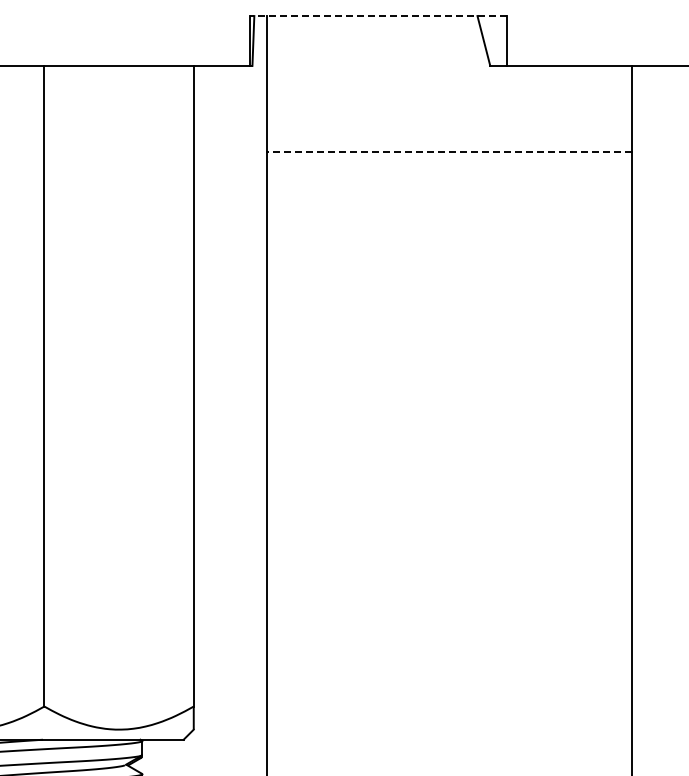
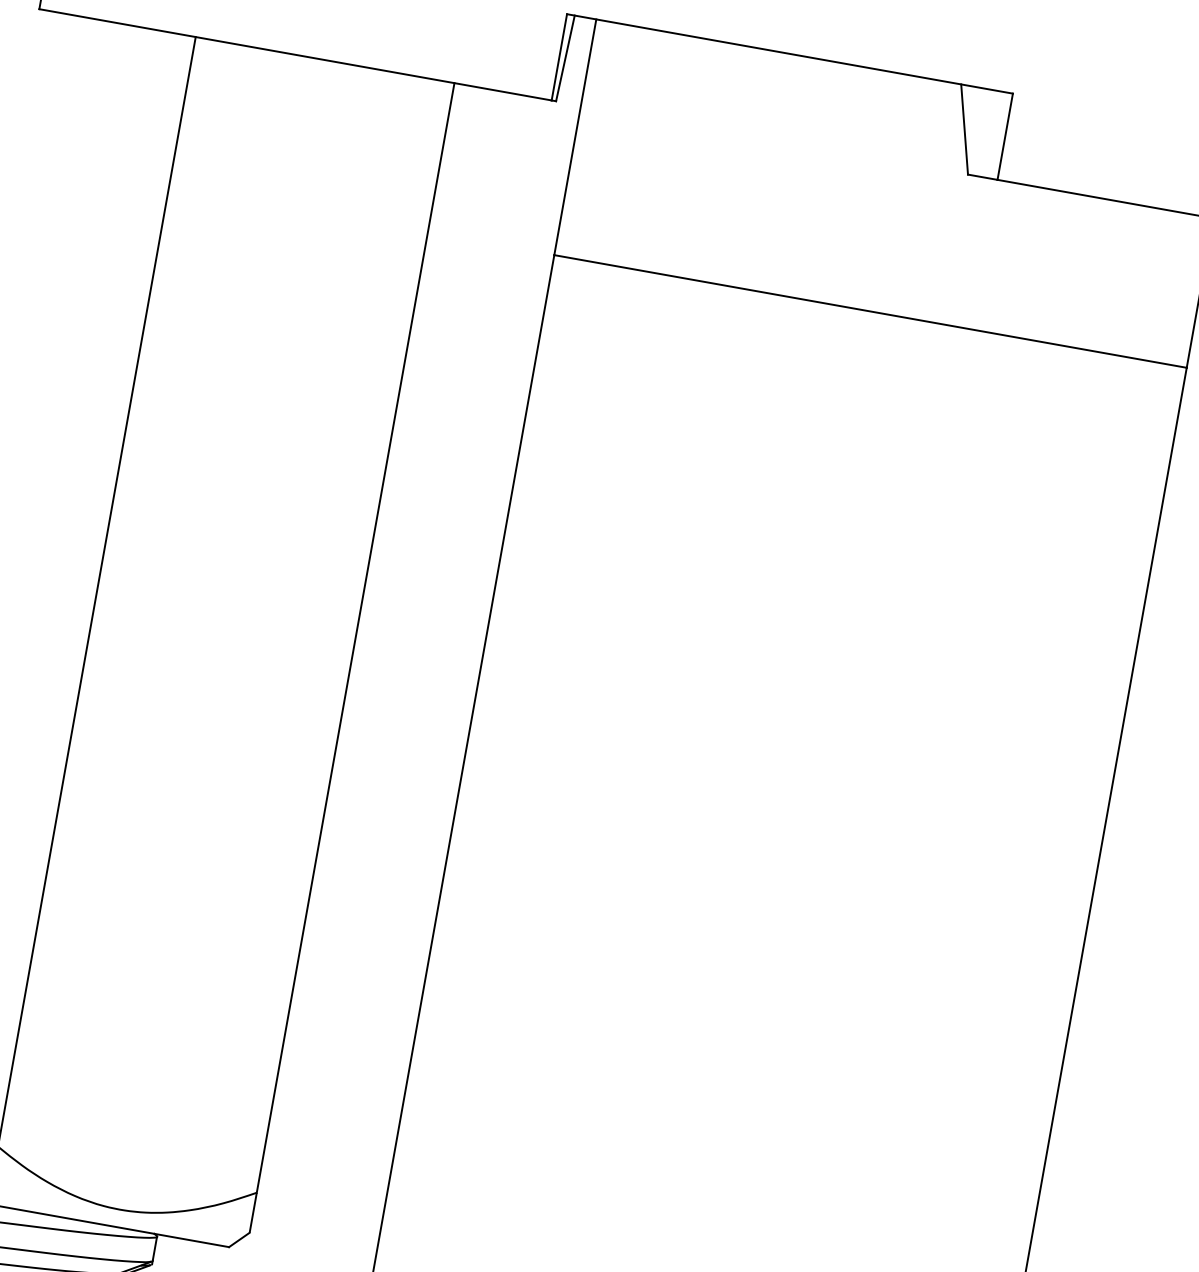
line: (378, 16) -> (789, 54), dashed -> solid
line: (449, 152) -> (870, 312), dashed -> solid

